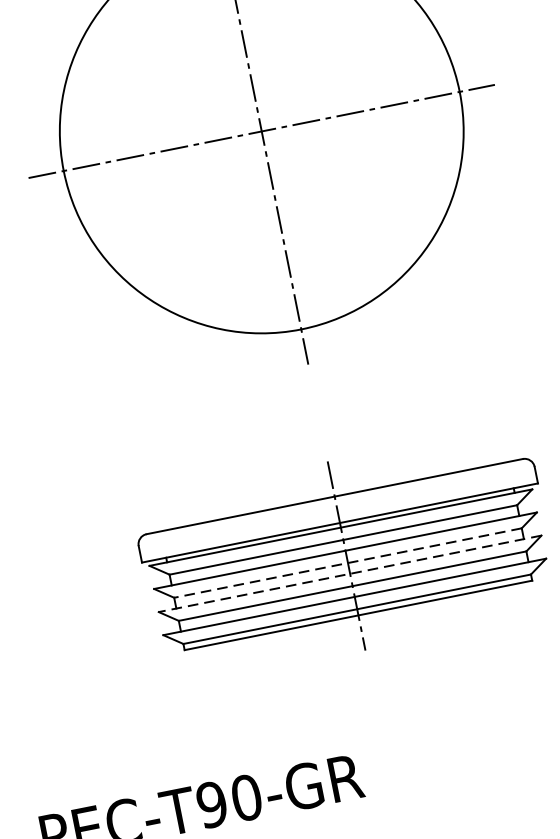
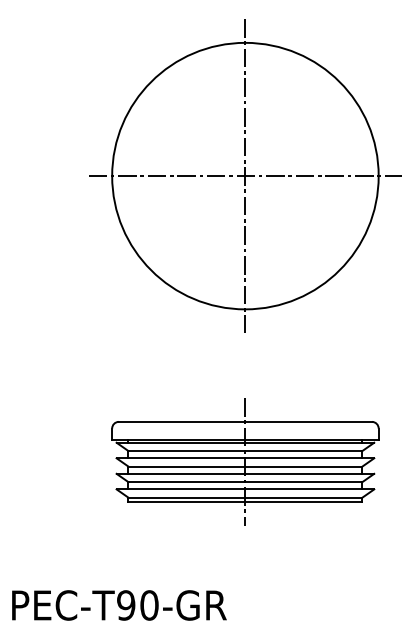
line: (348, 562) -> (245, 466), dashed -> solid
line: (350, 573) -> (245, 473), dashed -> solid

